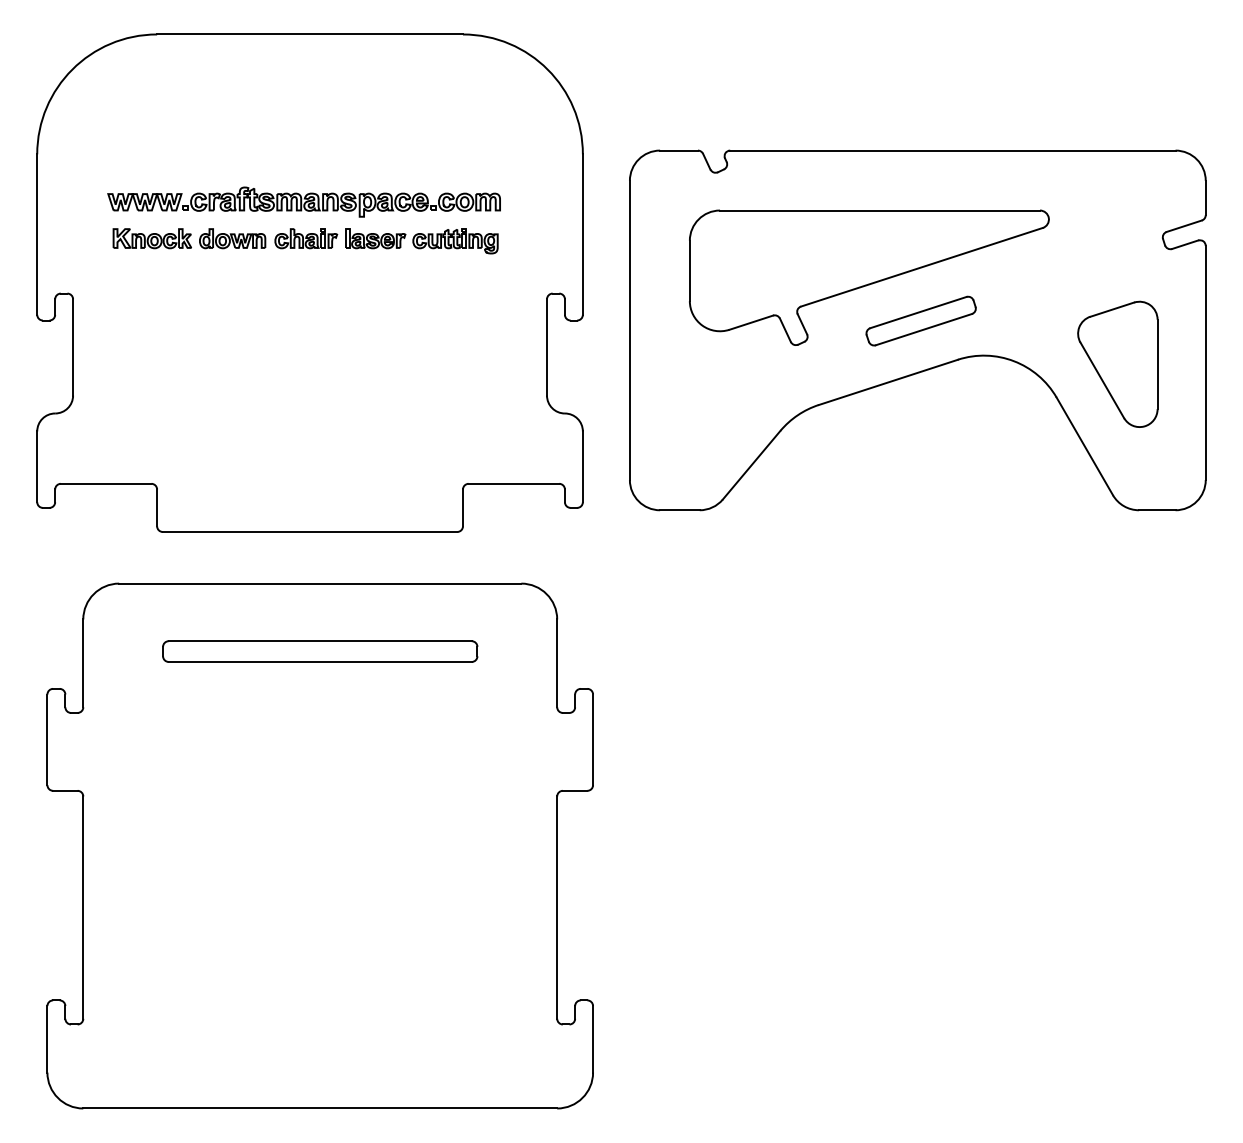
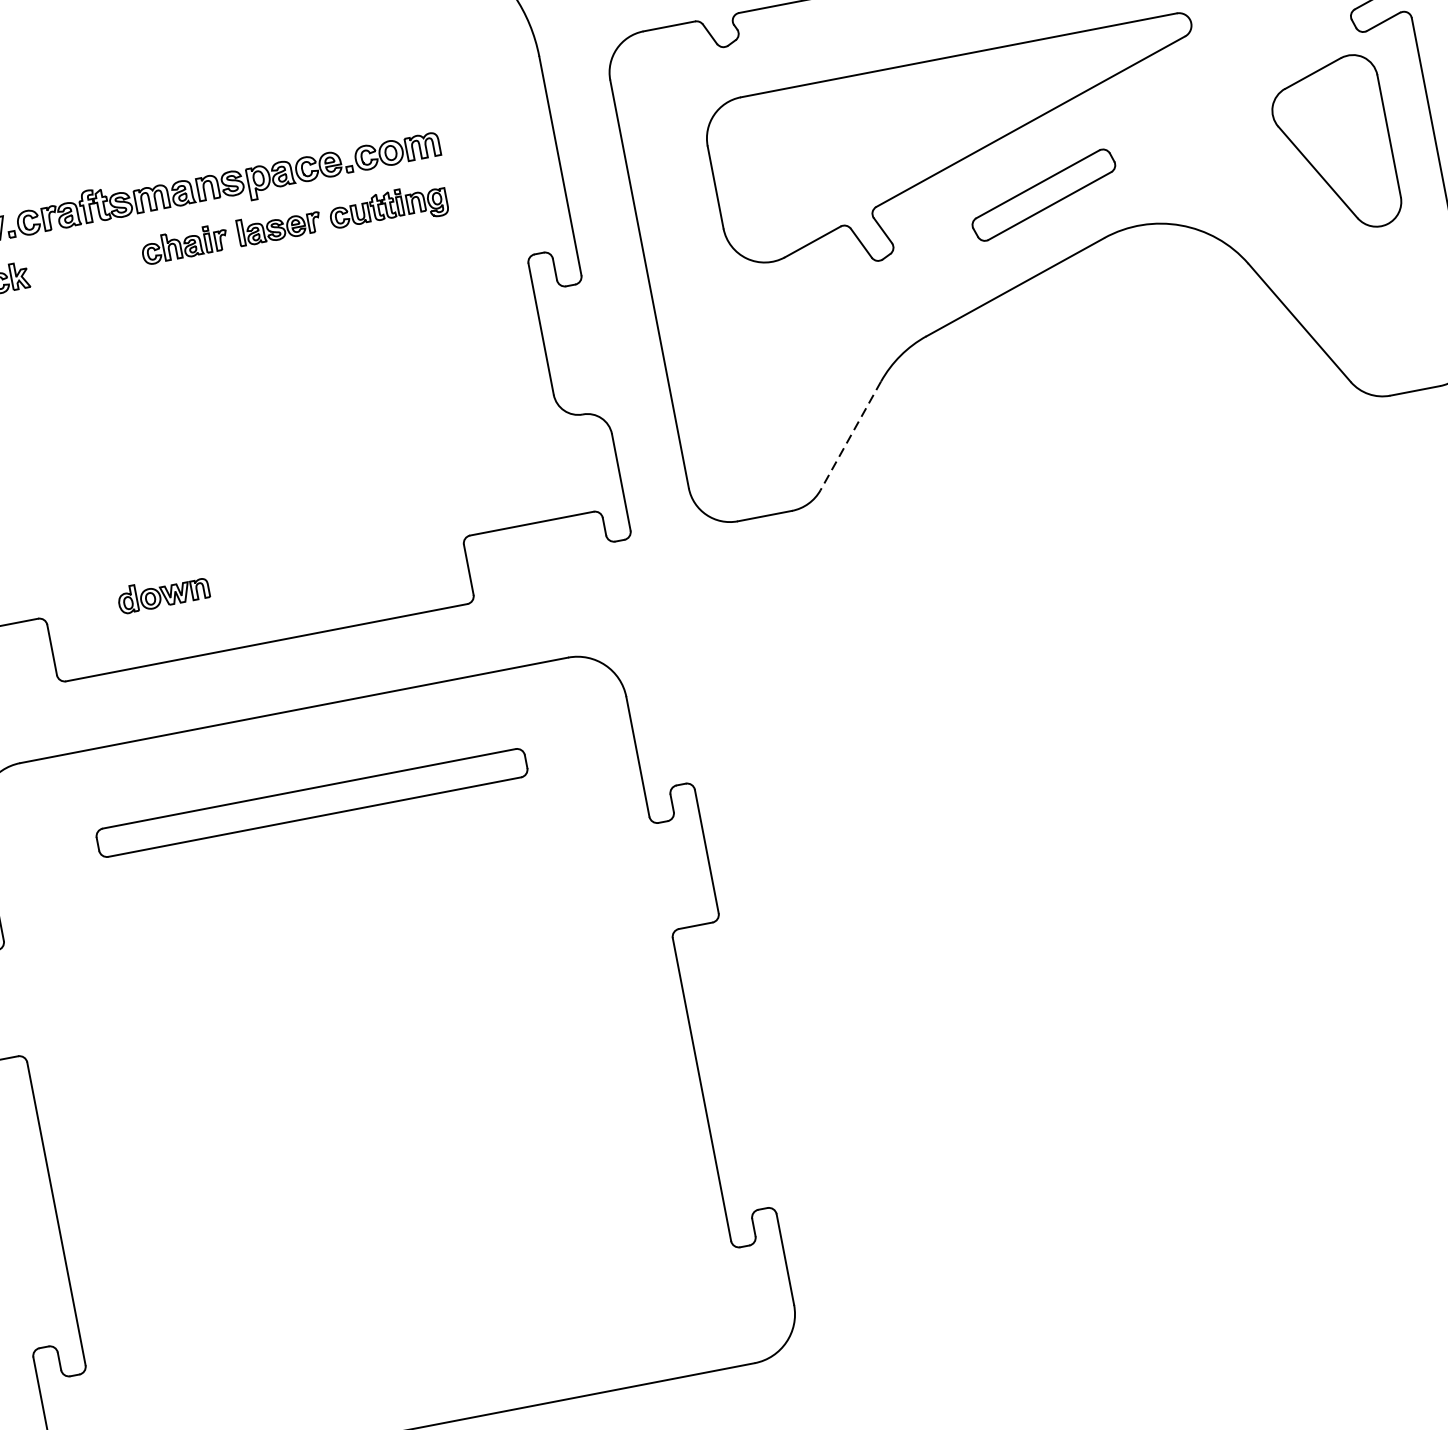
part: (232, 238) -> (163, 592), moved
part: (1117, 363) -> (1334, 145), moved
line: (751, 465) -> (850, 436), solid -> dashed

